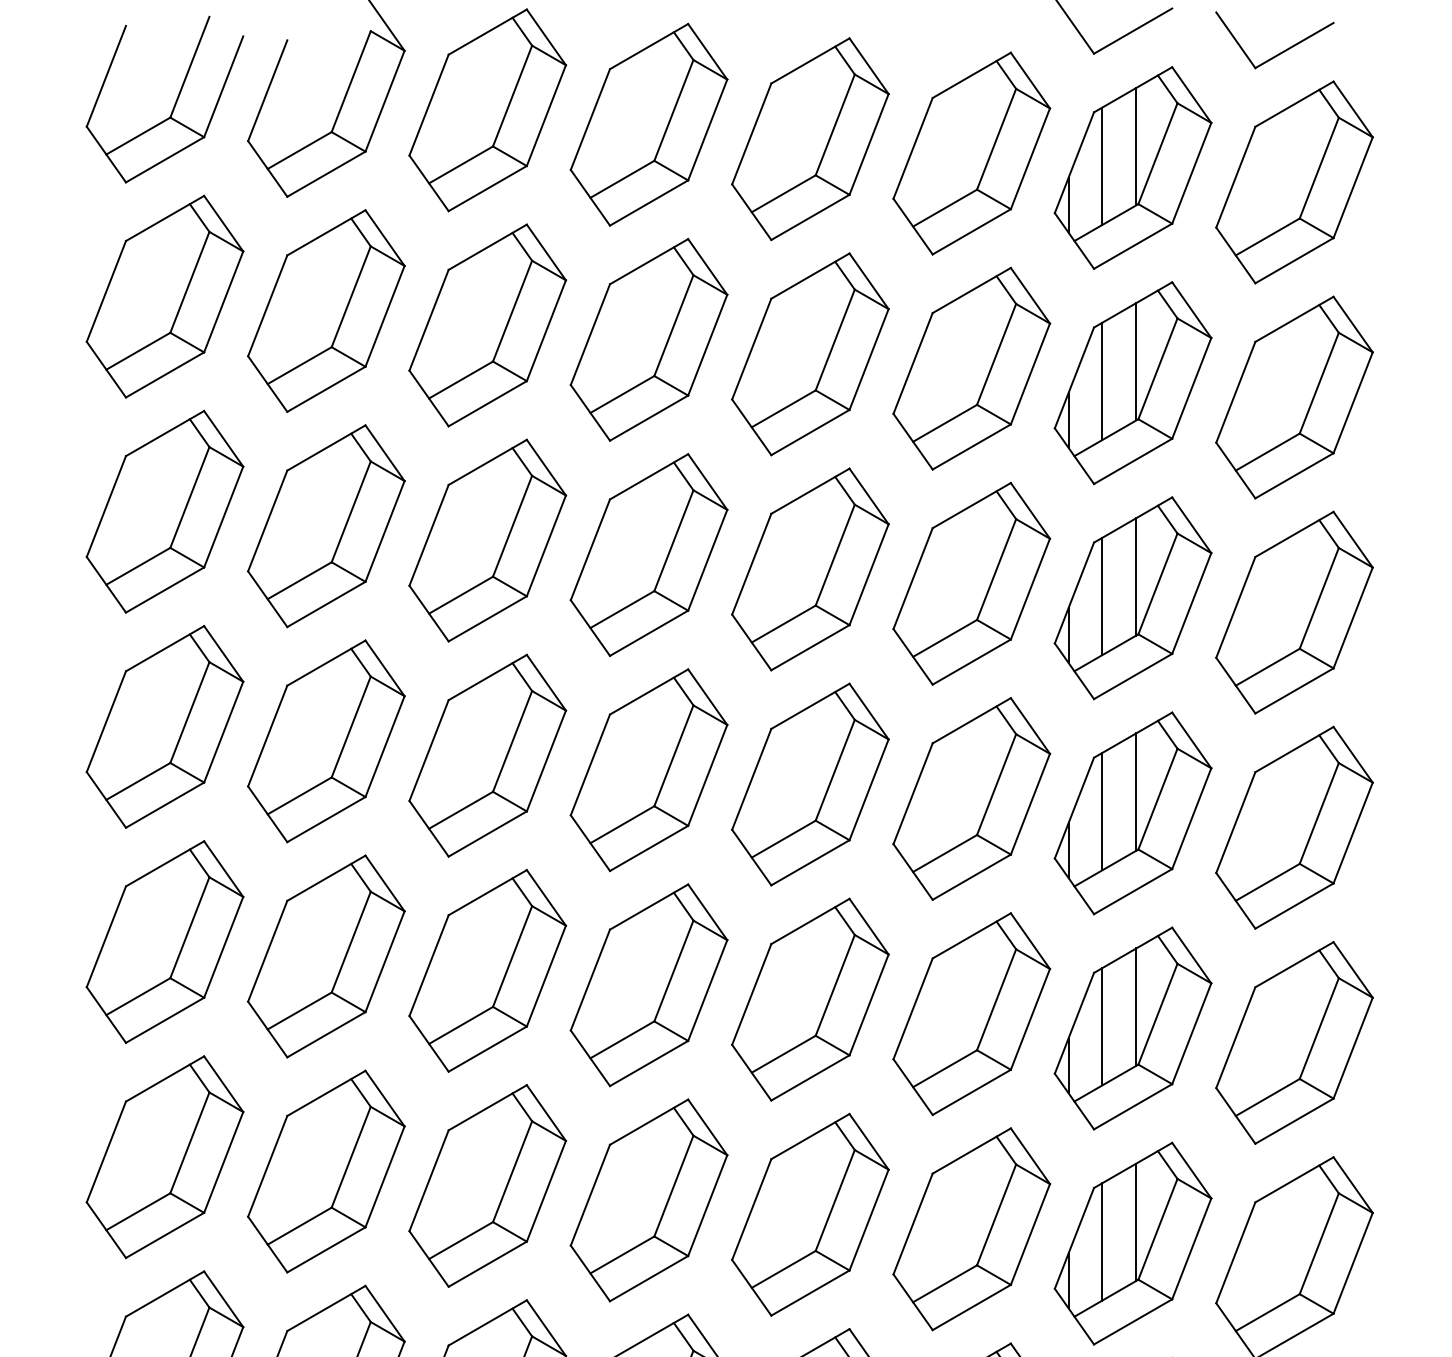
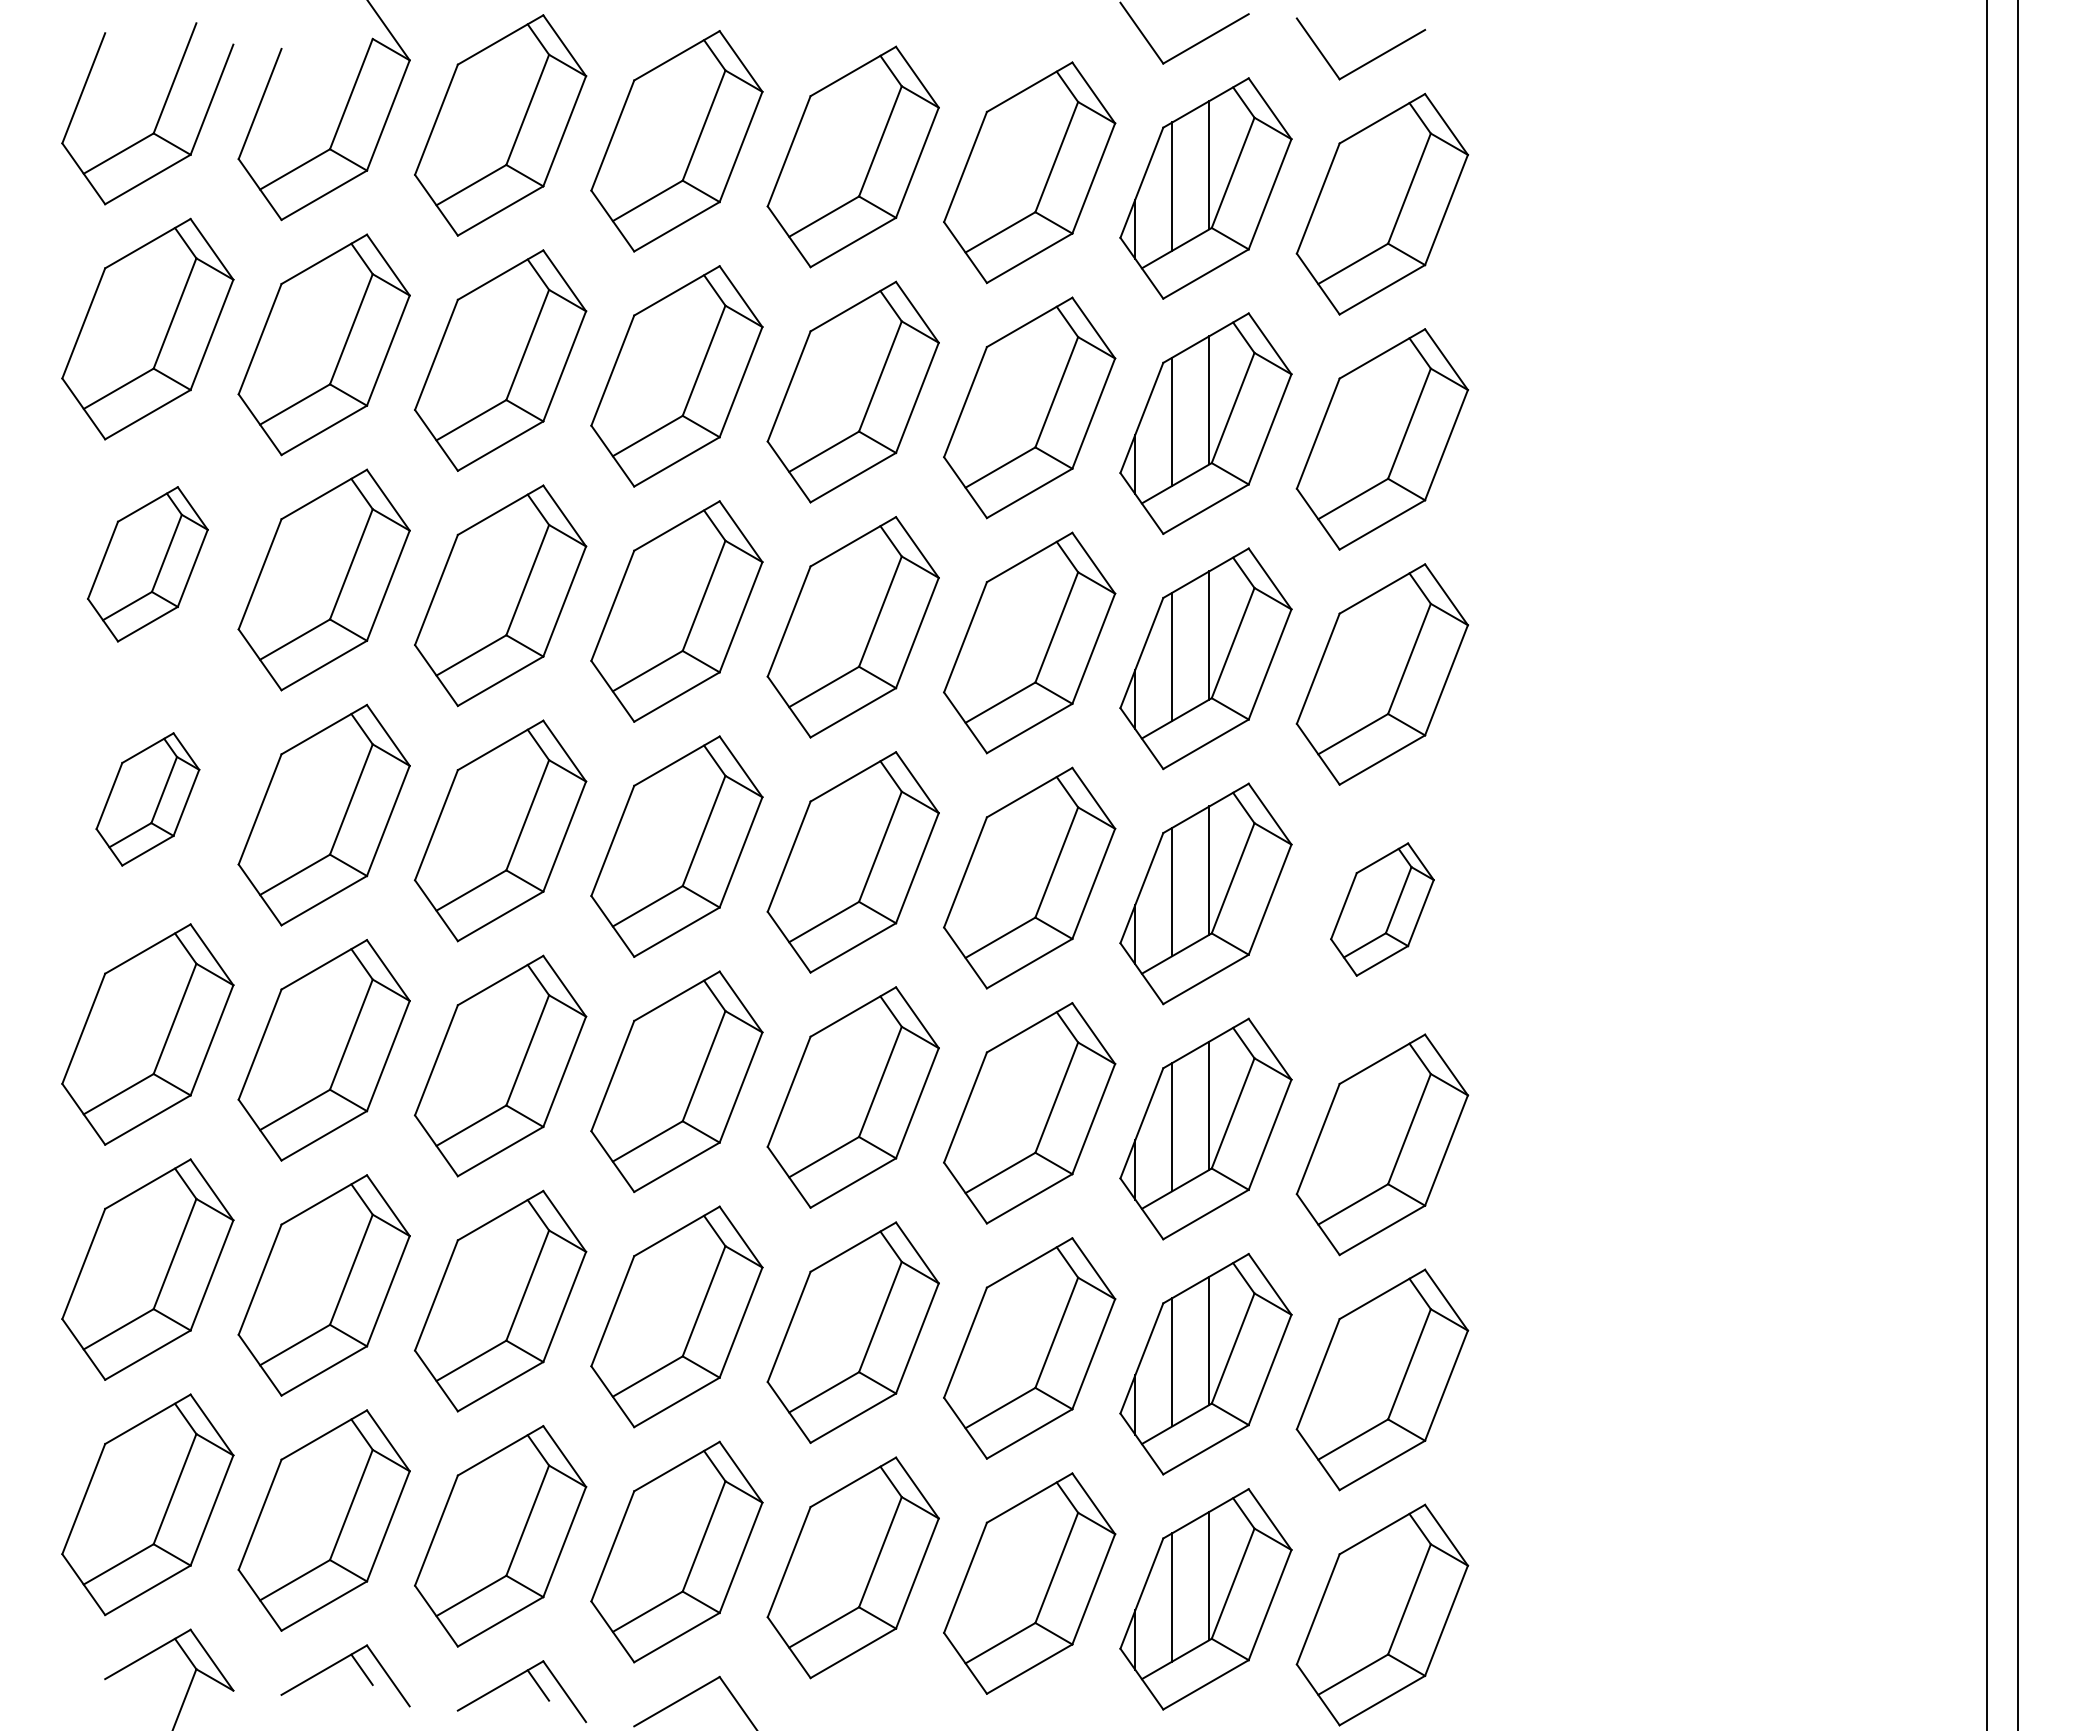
part: (164, 512) -> (147, 564), size x0.7
part: (164, 727) -> (147, 799), size x0.6
part: (1294, 827) -> (1382, 909), size x0.6

